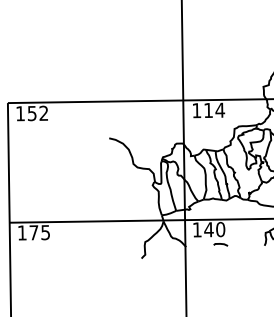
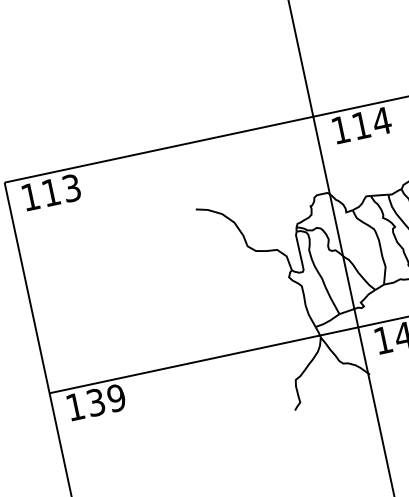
text: (38, 113) -> (62, 190), 152 -> 113
text: (39, 232) -> (105, 400), 175 -> 139

